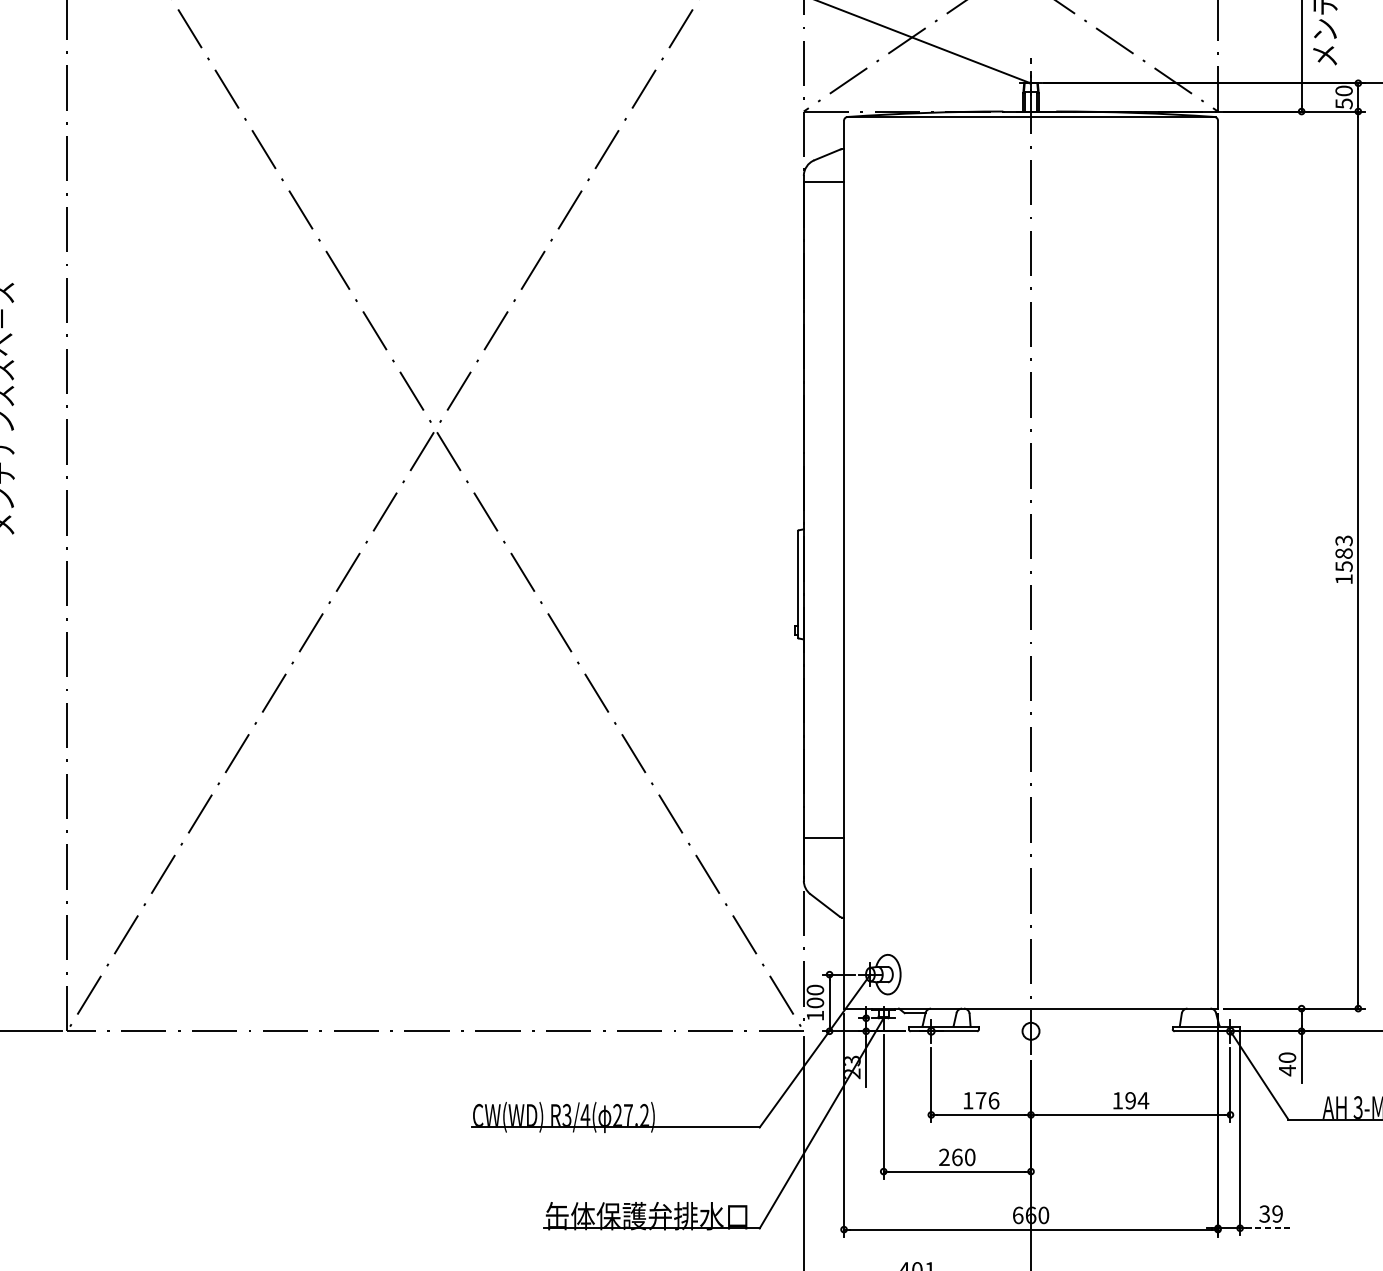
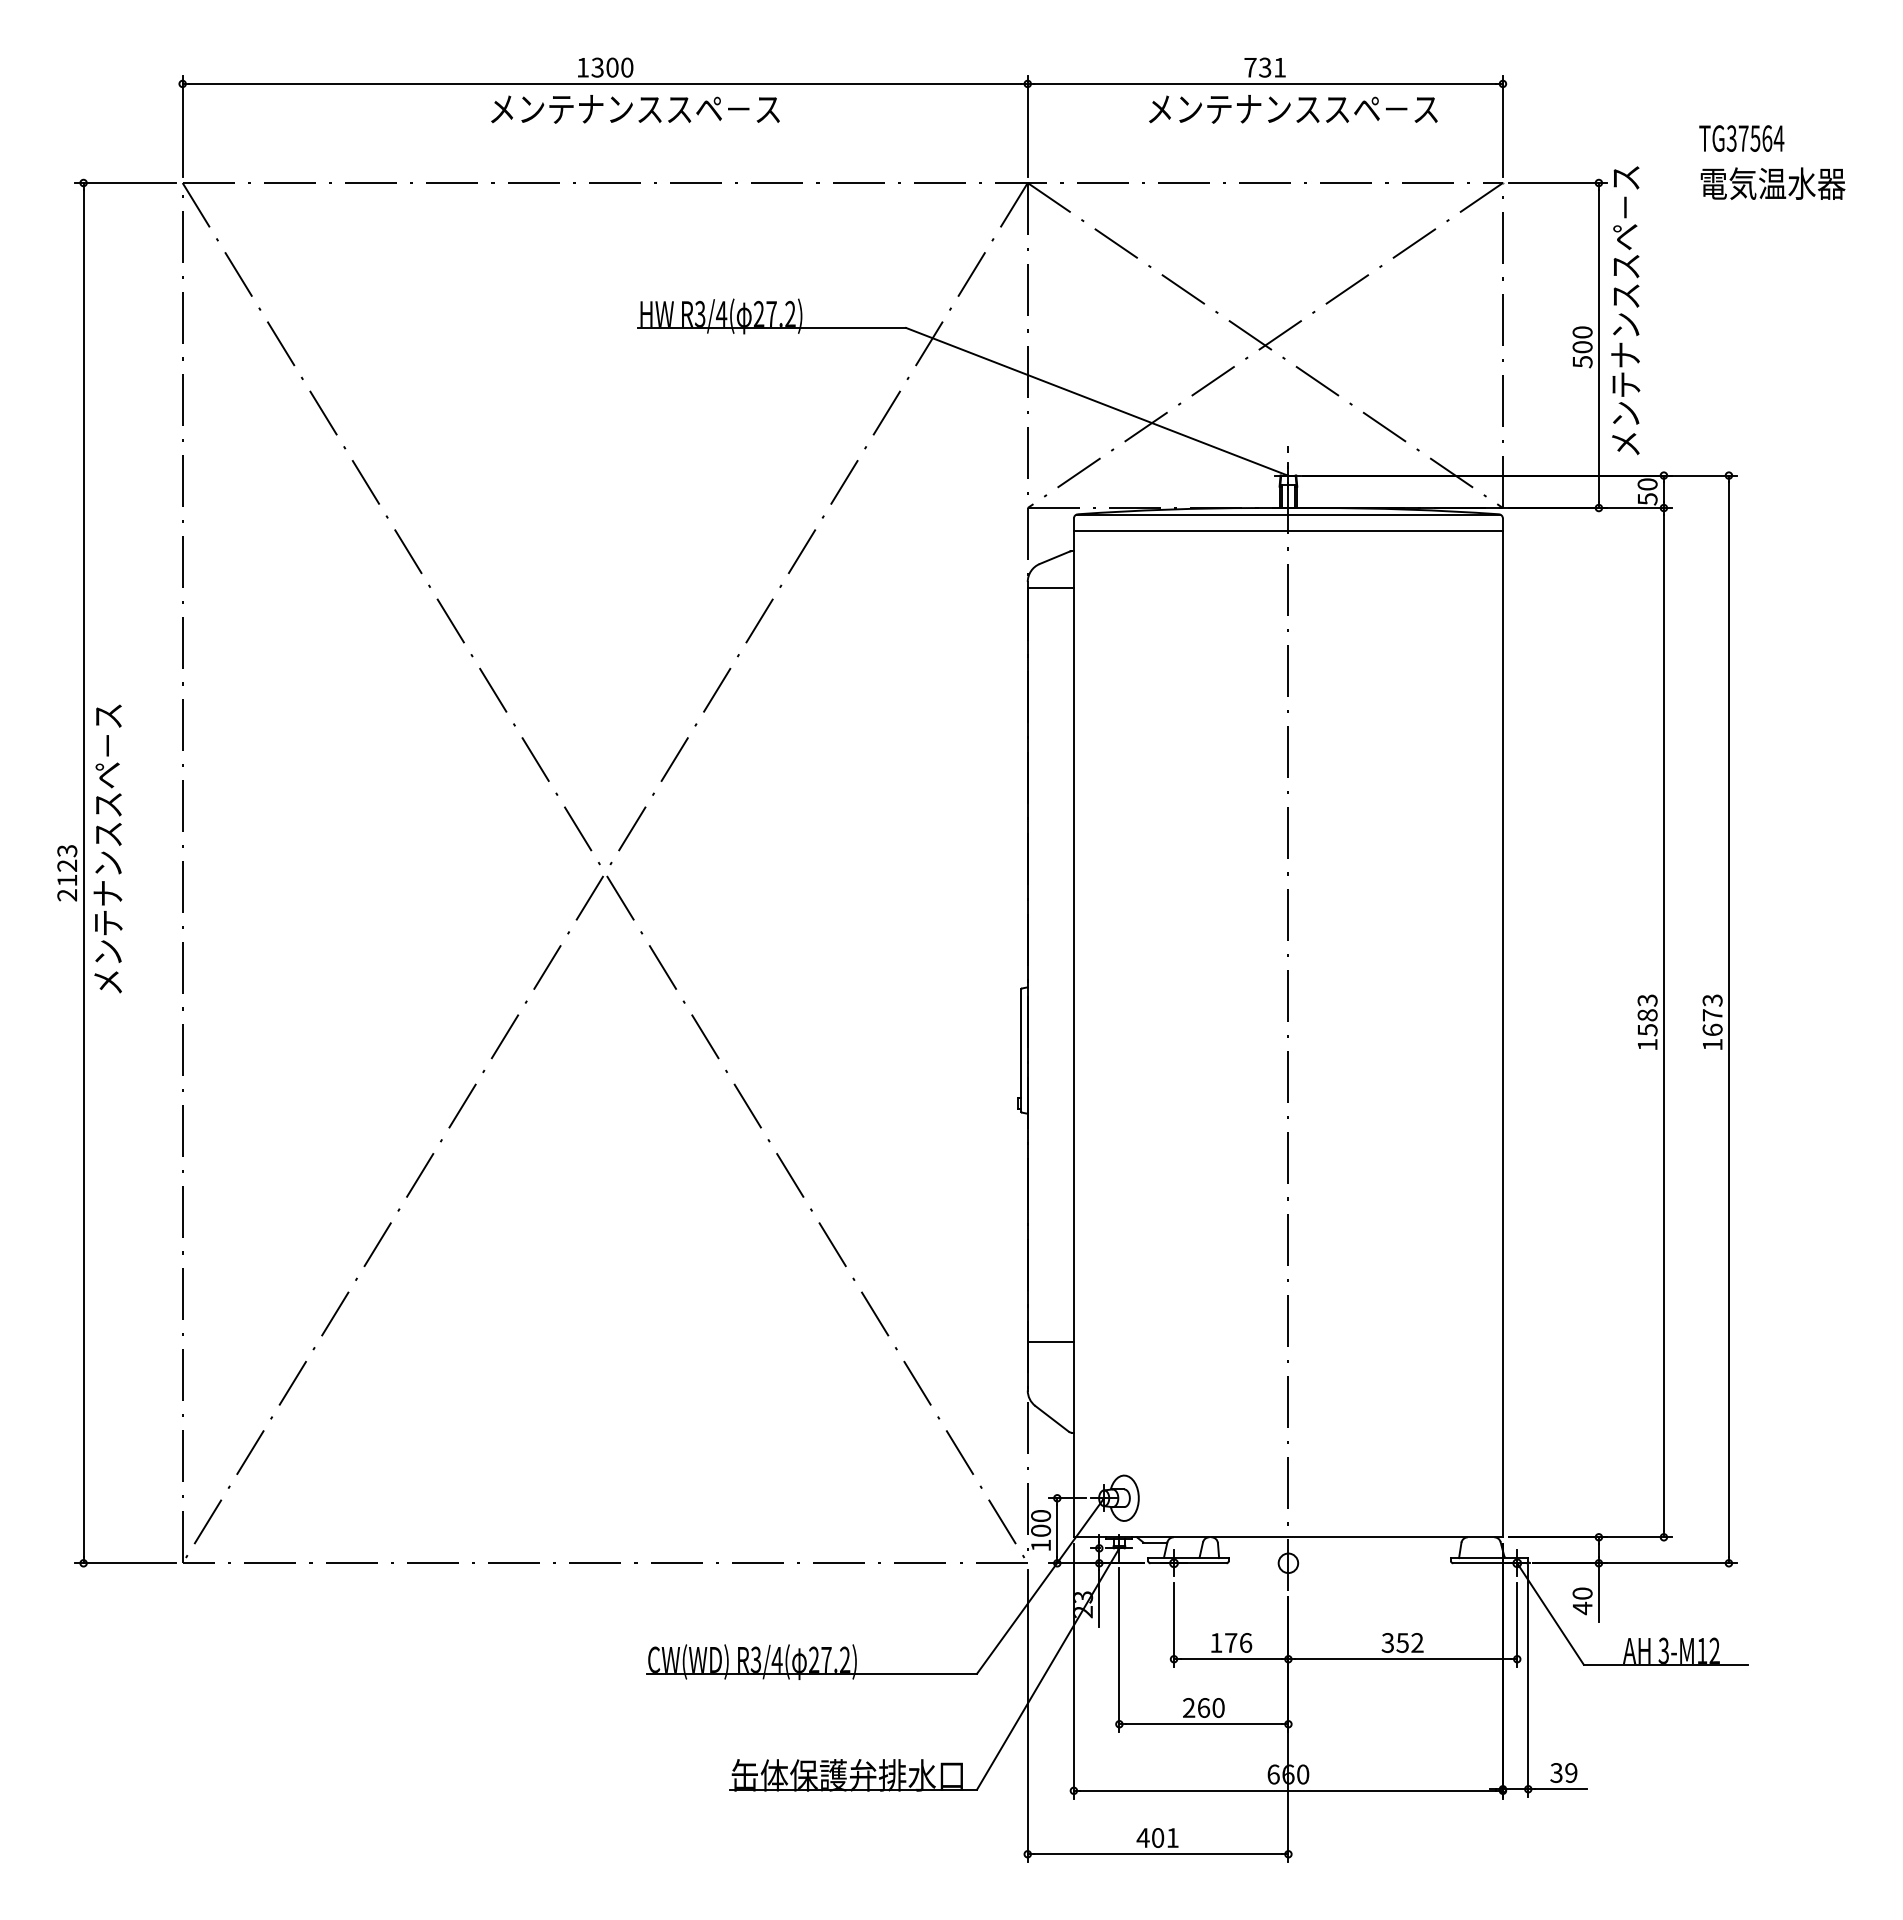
line: (1030, 131) -> (1287, 531), added
text: (1130, 1100) -> (1402, 1642), 194 -> 352
line: (1269, 1228) -> (1561, 1789), dashed -> solid

